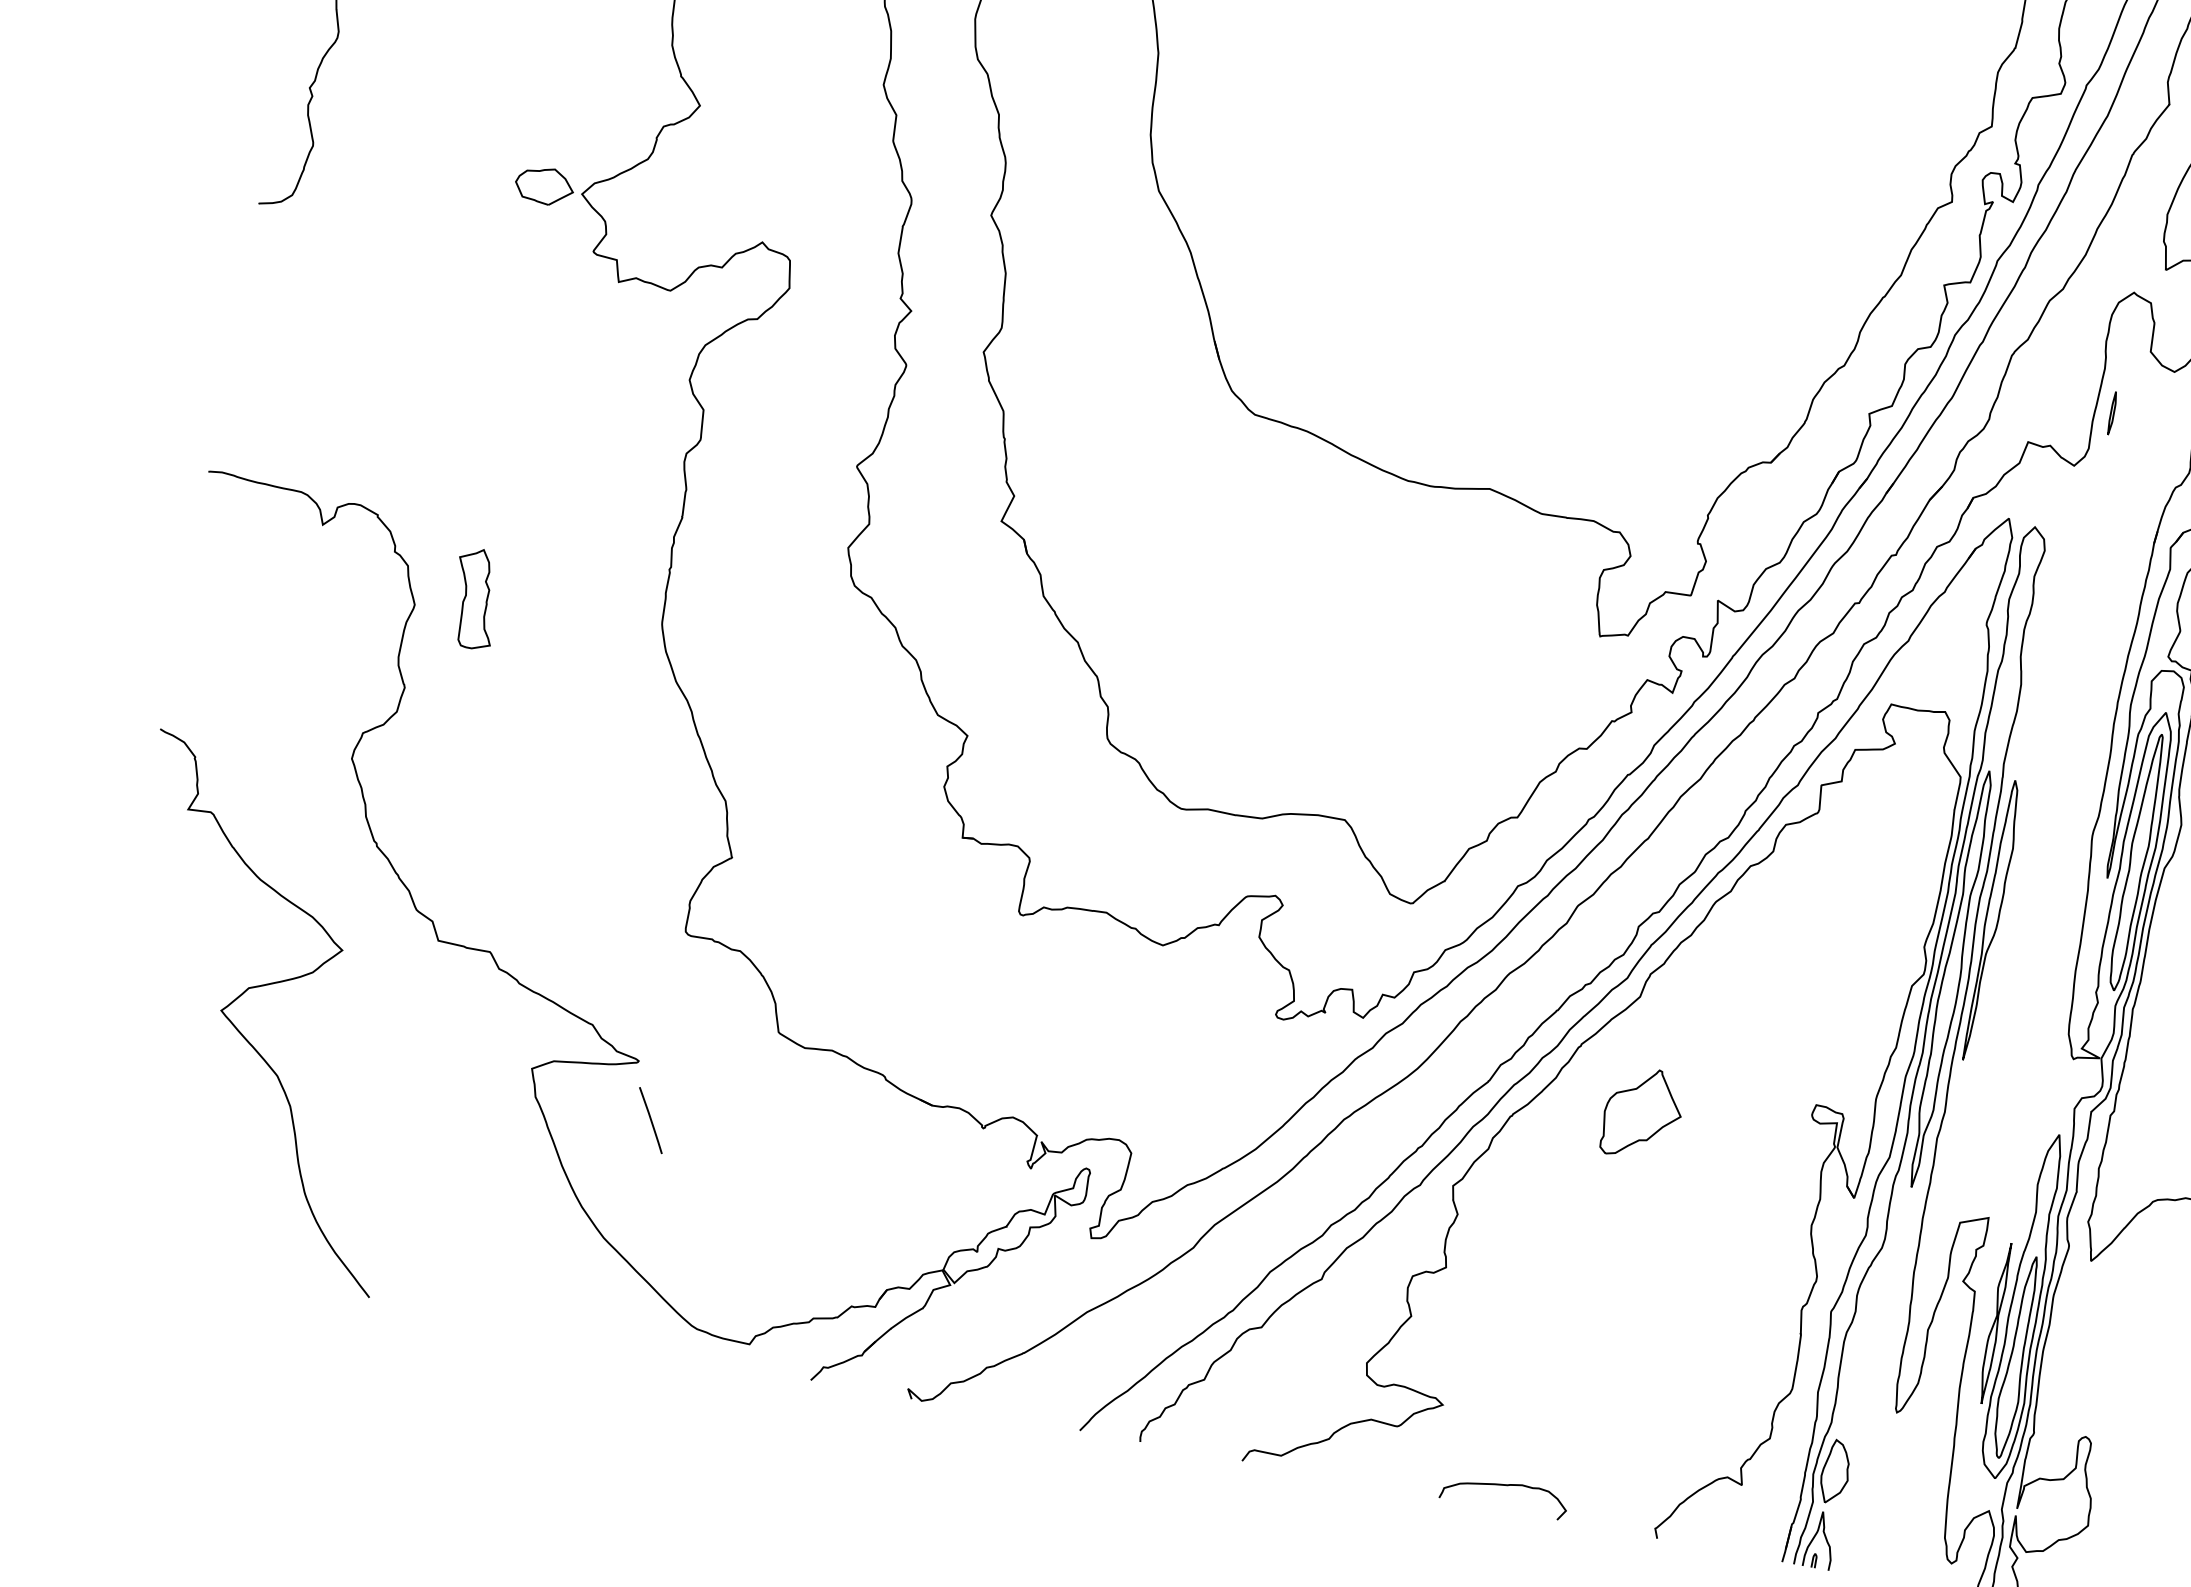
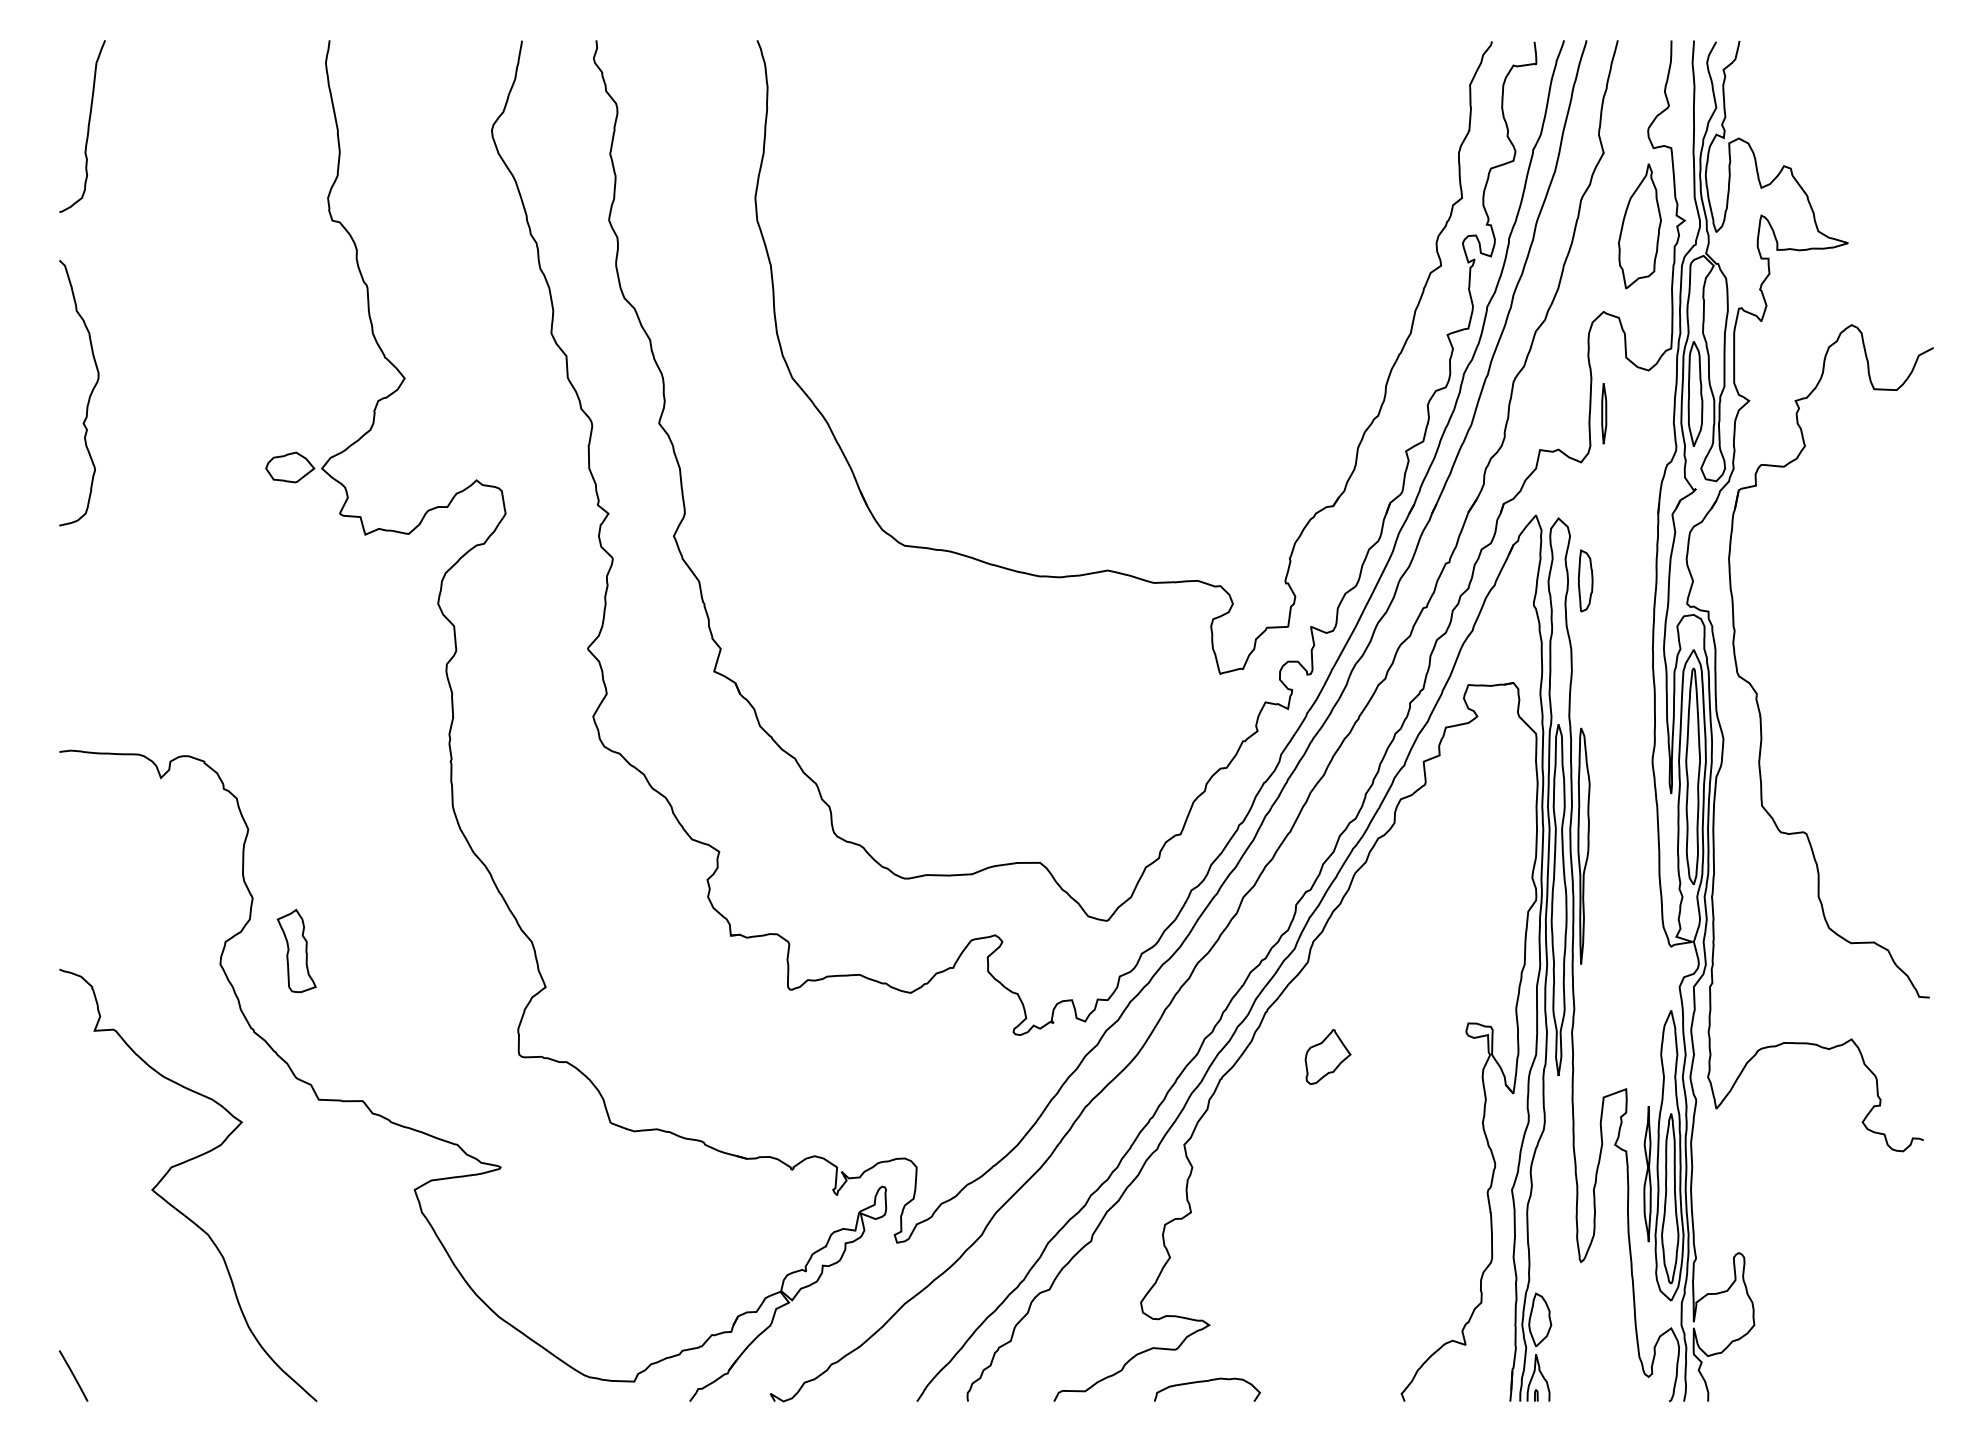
part: (2112, 413) -> (1604, 413), size x1.67
part: (475, 598) -> (296, 950), moved
part: (2053, 606) -> (1585, 580), added
part: (1642, 1113) -> (1327, 1056), size x0.71
line: (650, 1119) -> (73, 1375), moved
curve: (1502, 1486) -> (1204, 1382), moved

